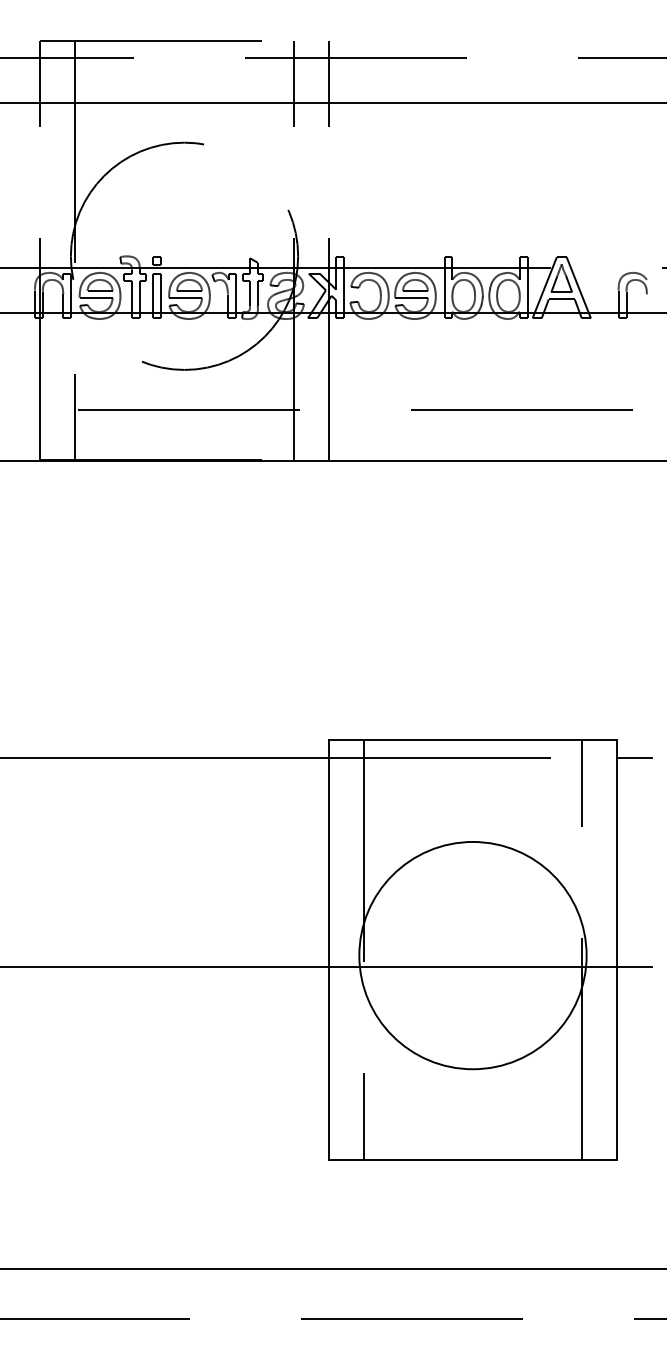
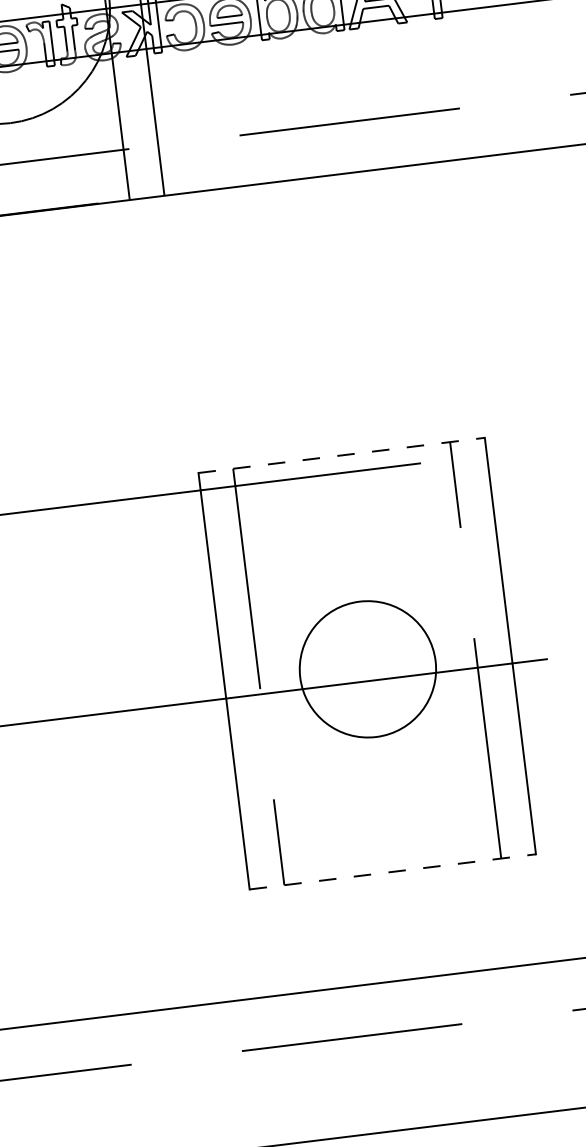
line: (473, 740) -> (342, 455), solid -> dashed
line: (634, 757) -> (504, 453), removed
circle: (472, 955) -> (367, 669), size x0.6
line: (473, 1159) -> (393, 871), solid -> dashed

